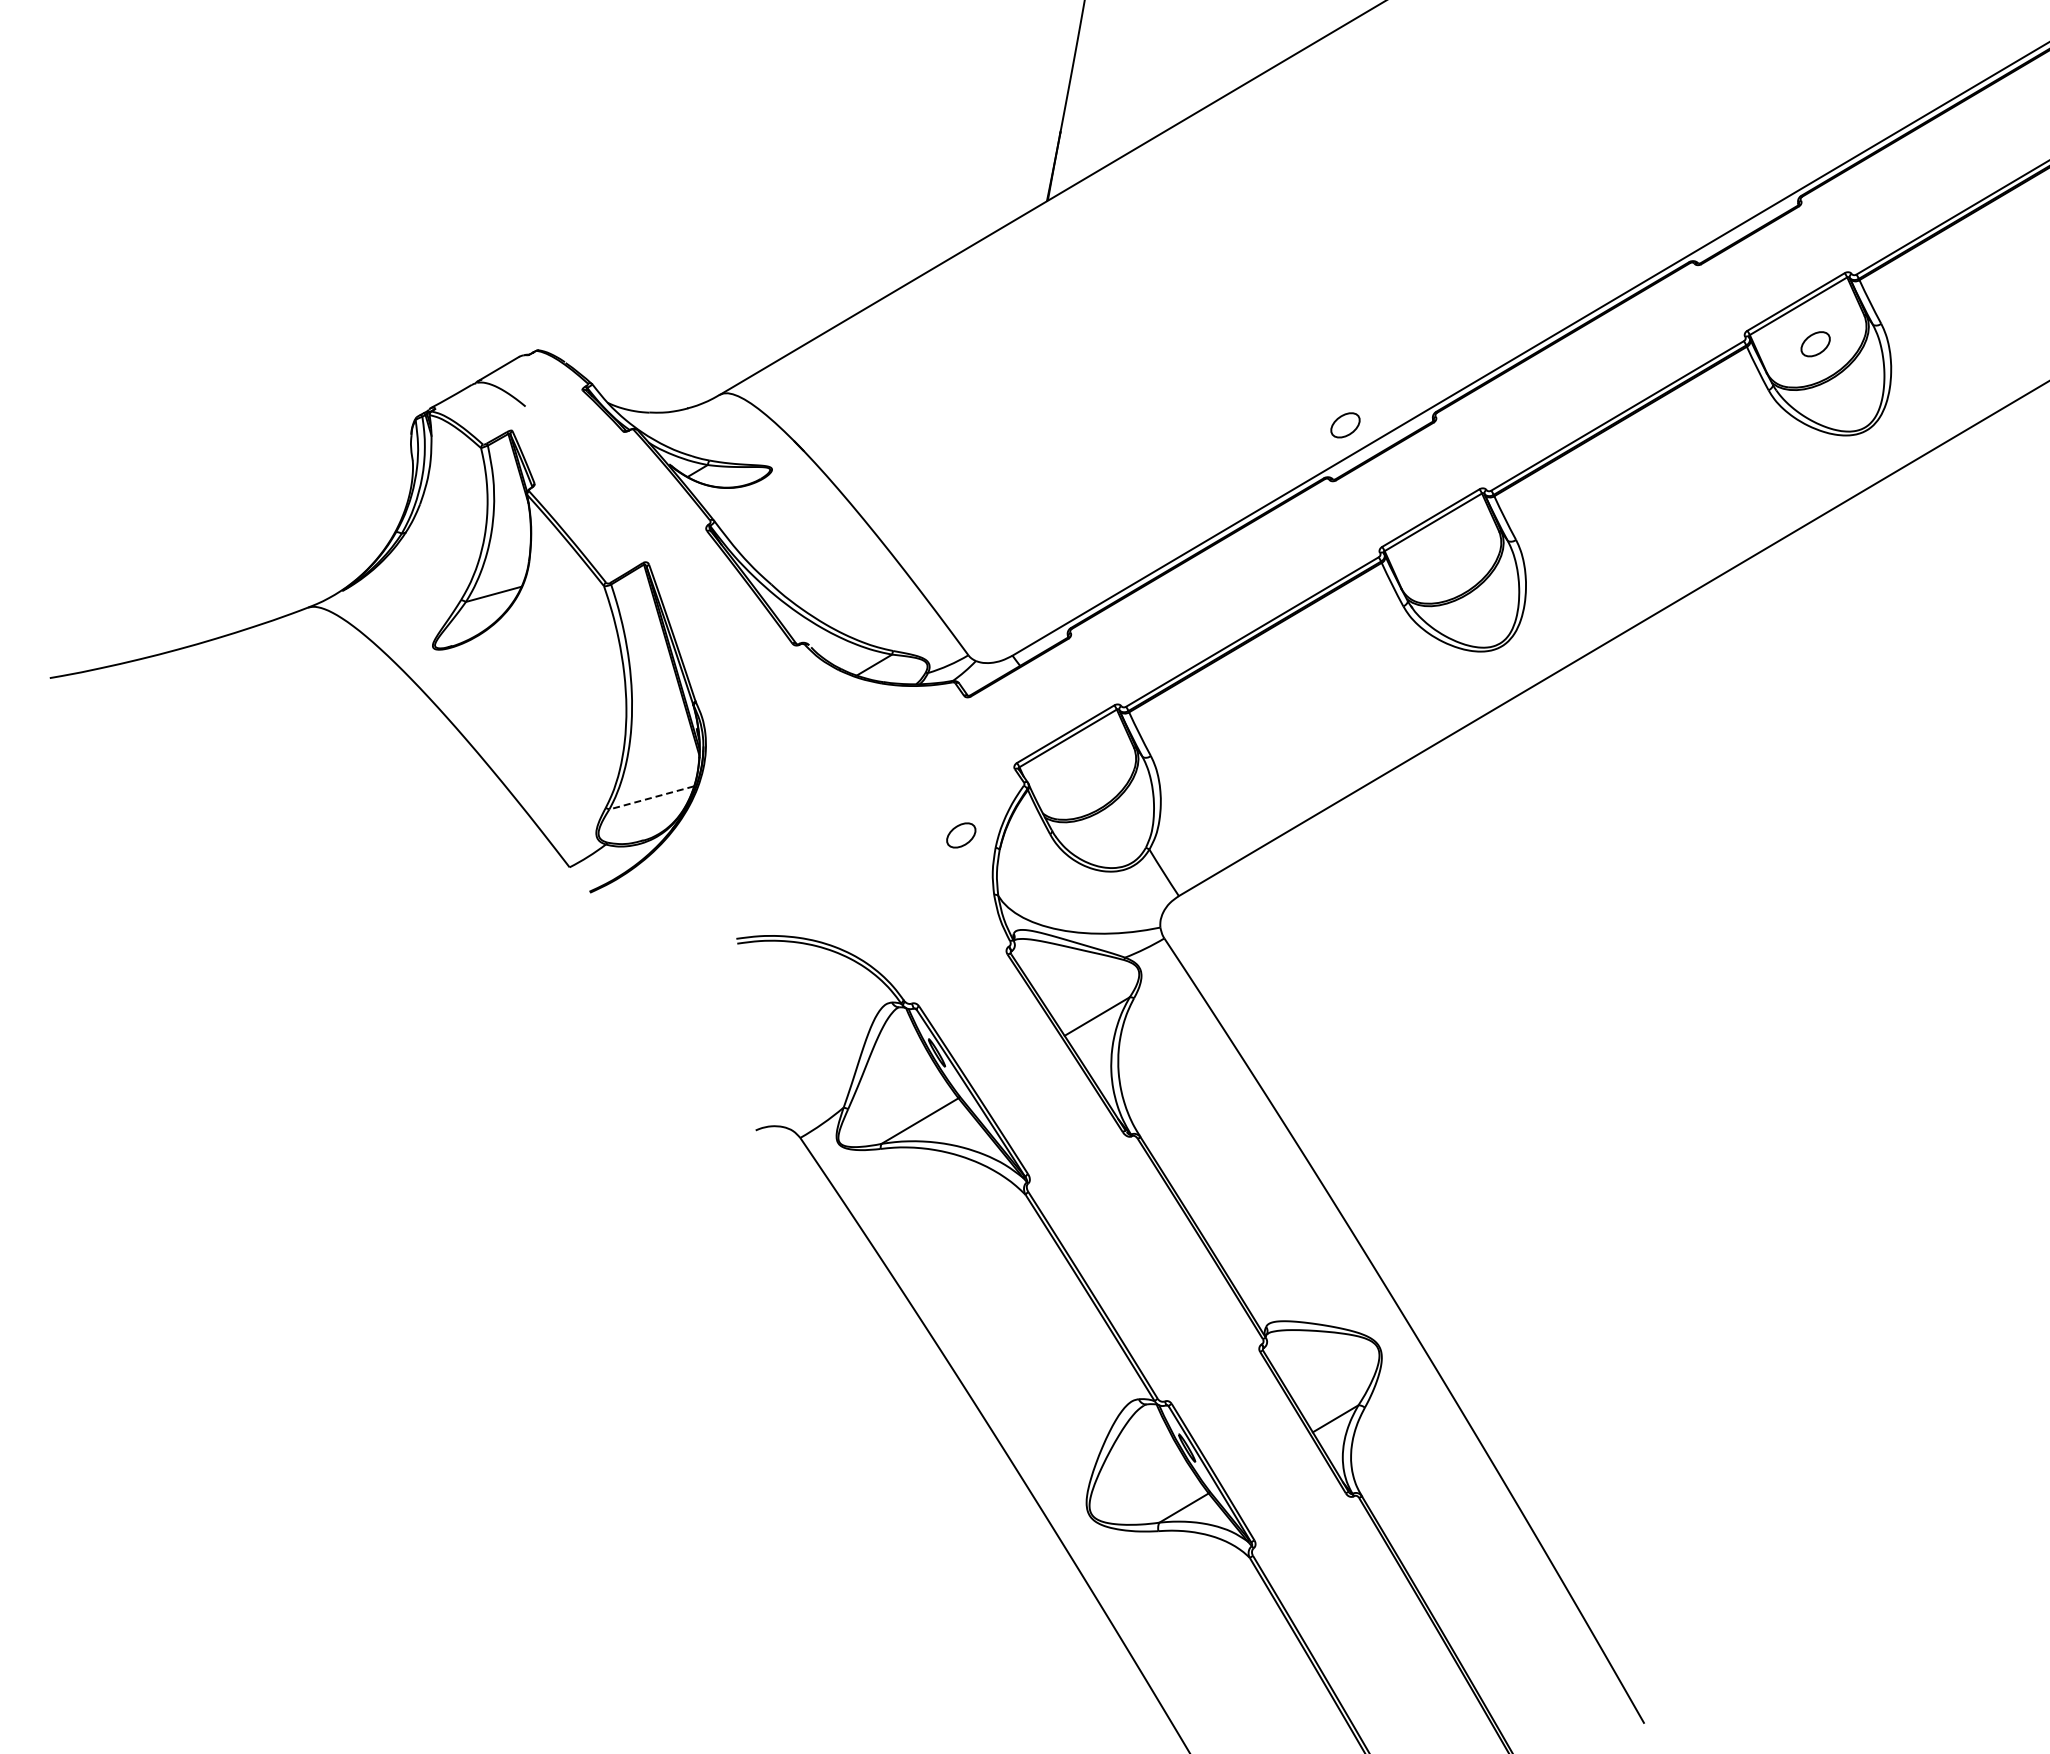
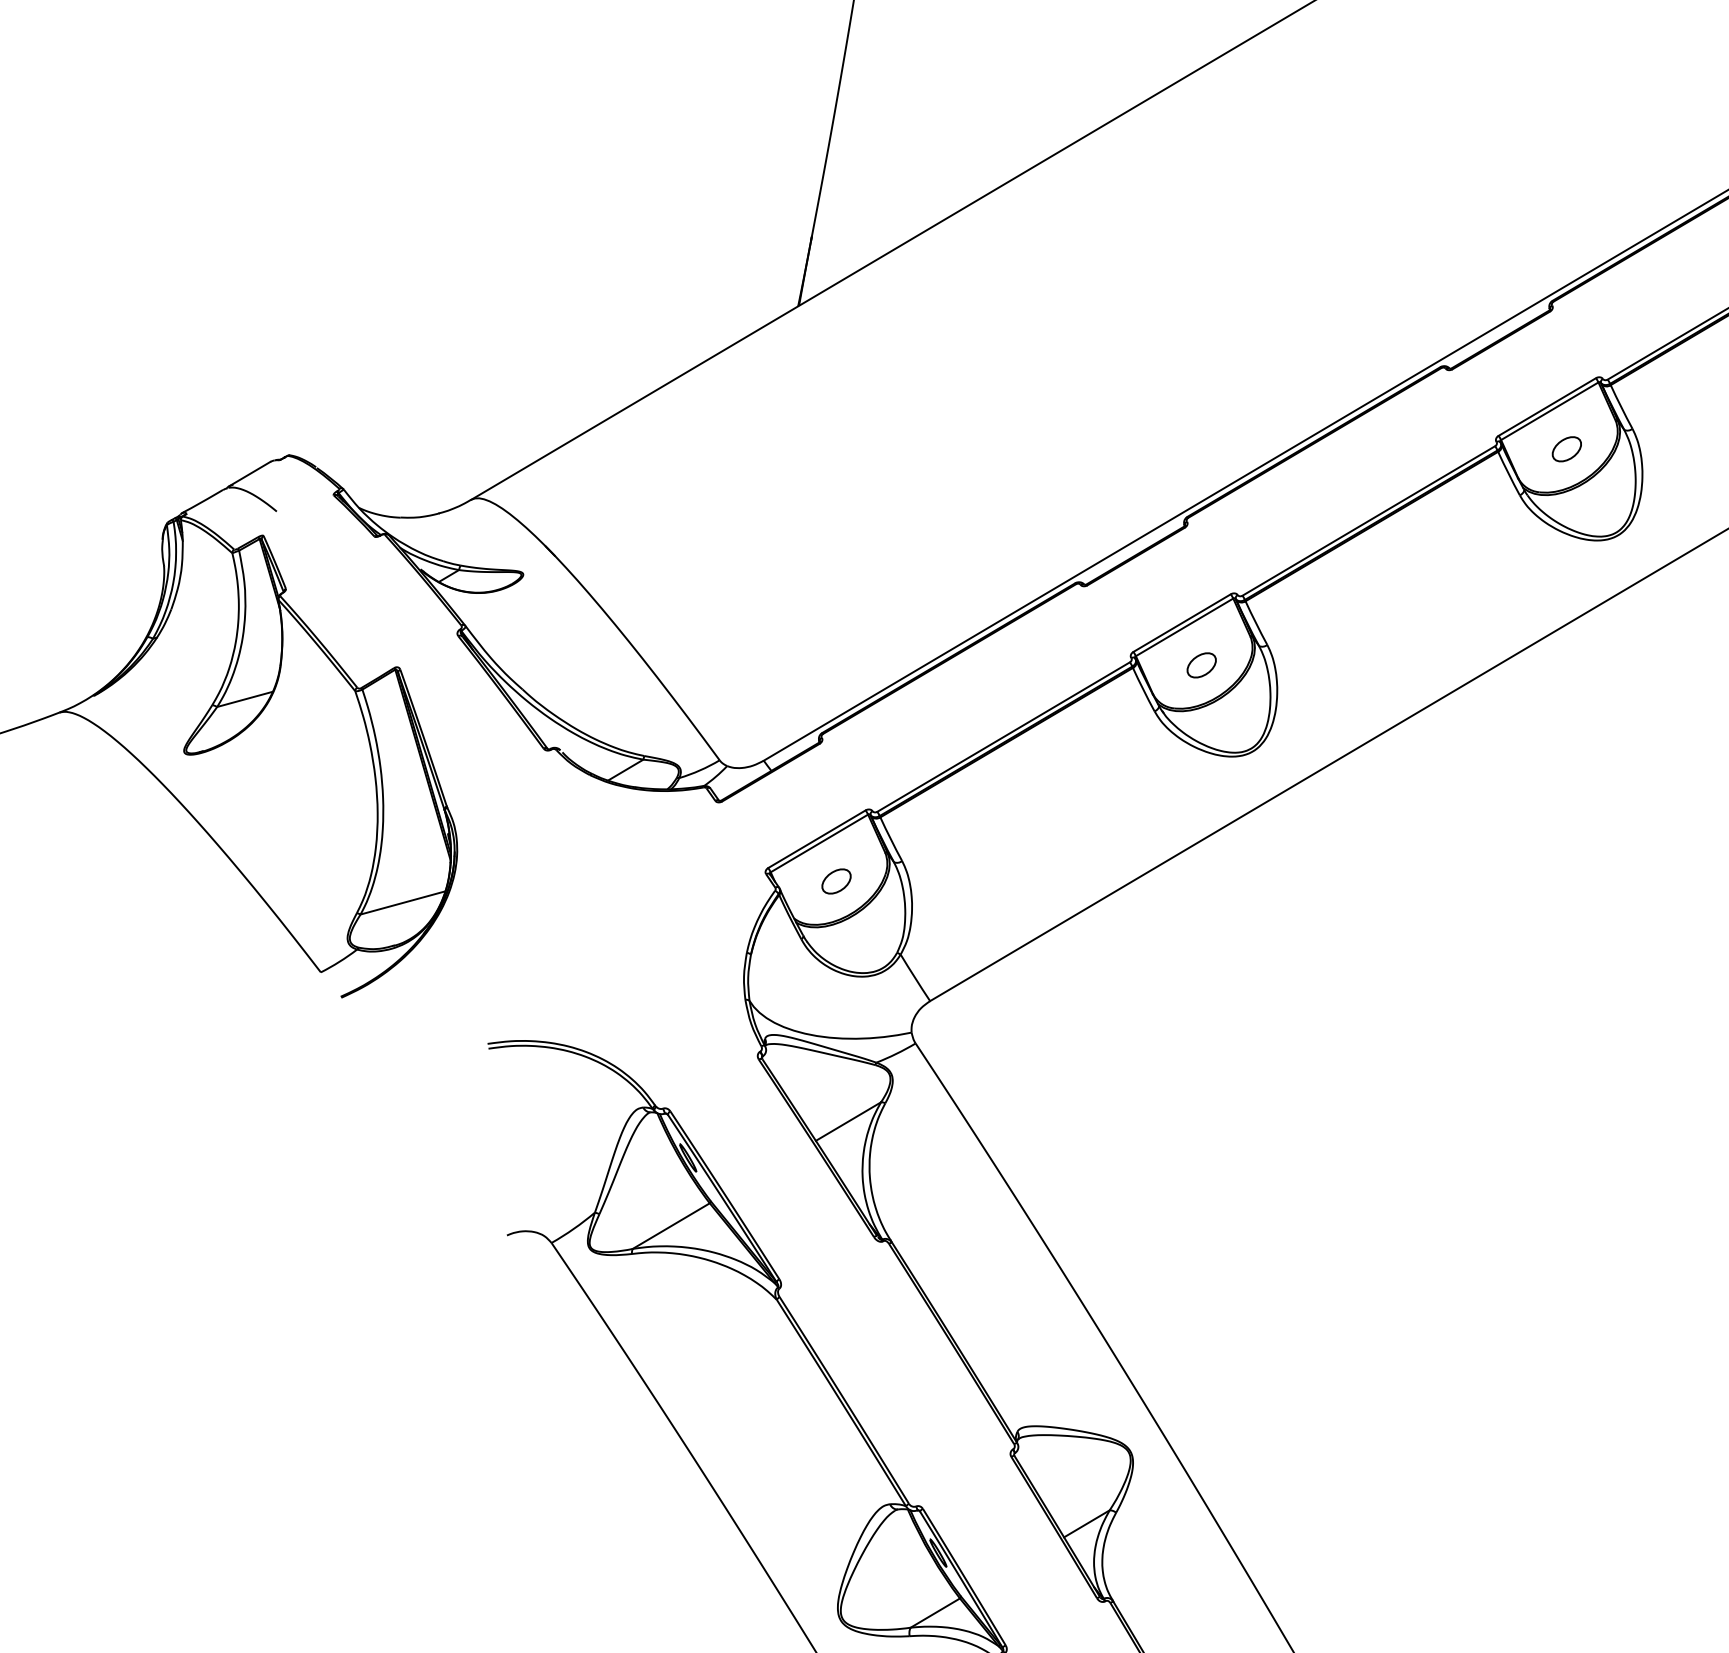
part: (1345, 425) -> (1201, 665), moved
line: (651, 797) -> (402, 902), dashed -> solid
part: (961, 835) -> (836, 881), moved

